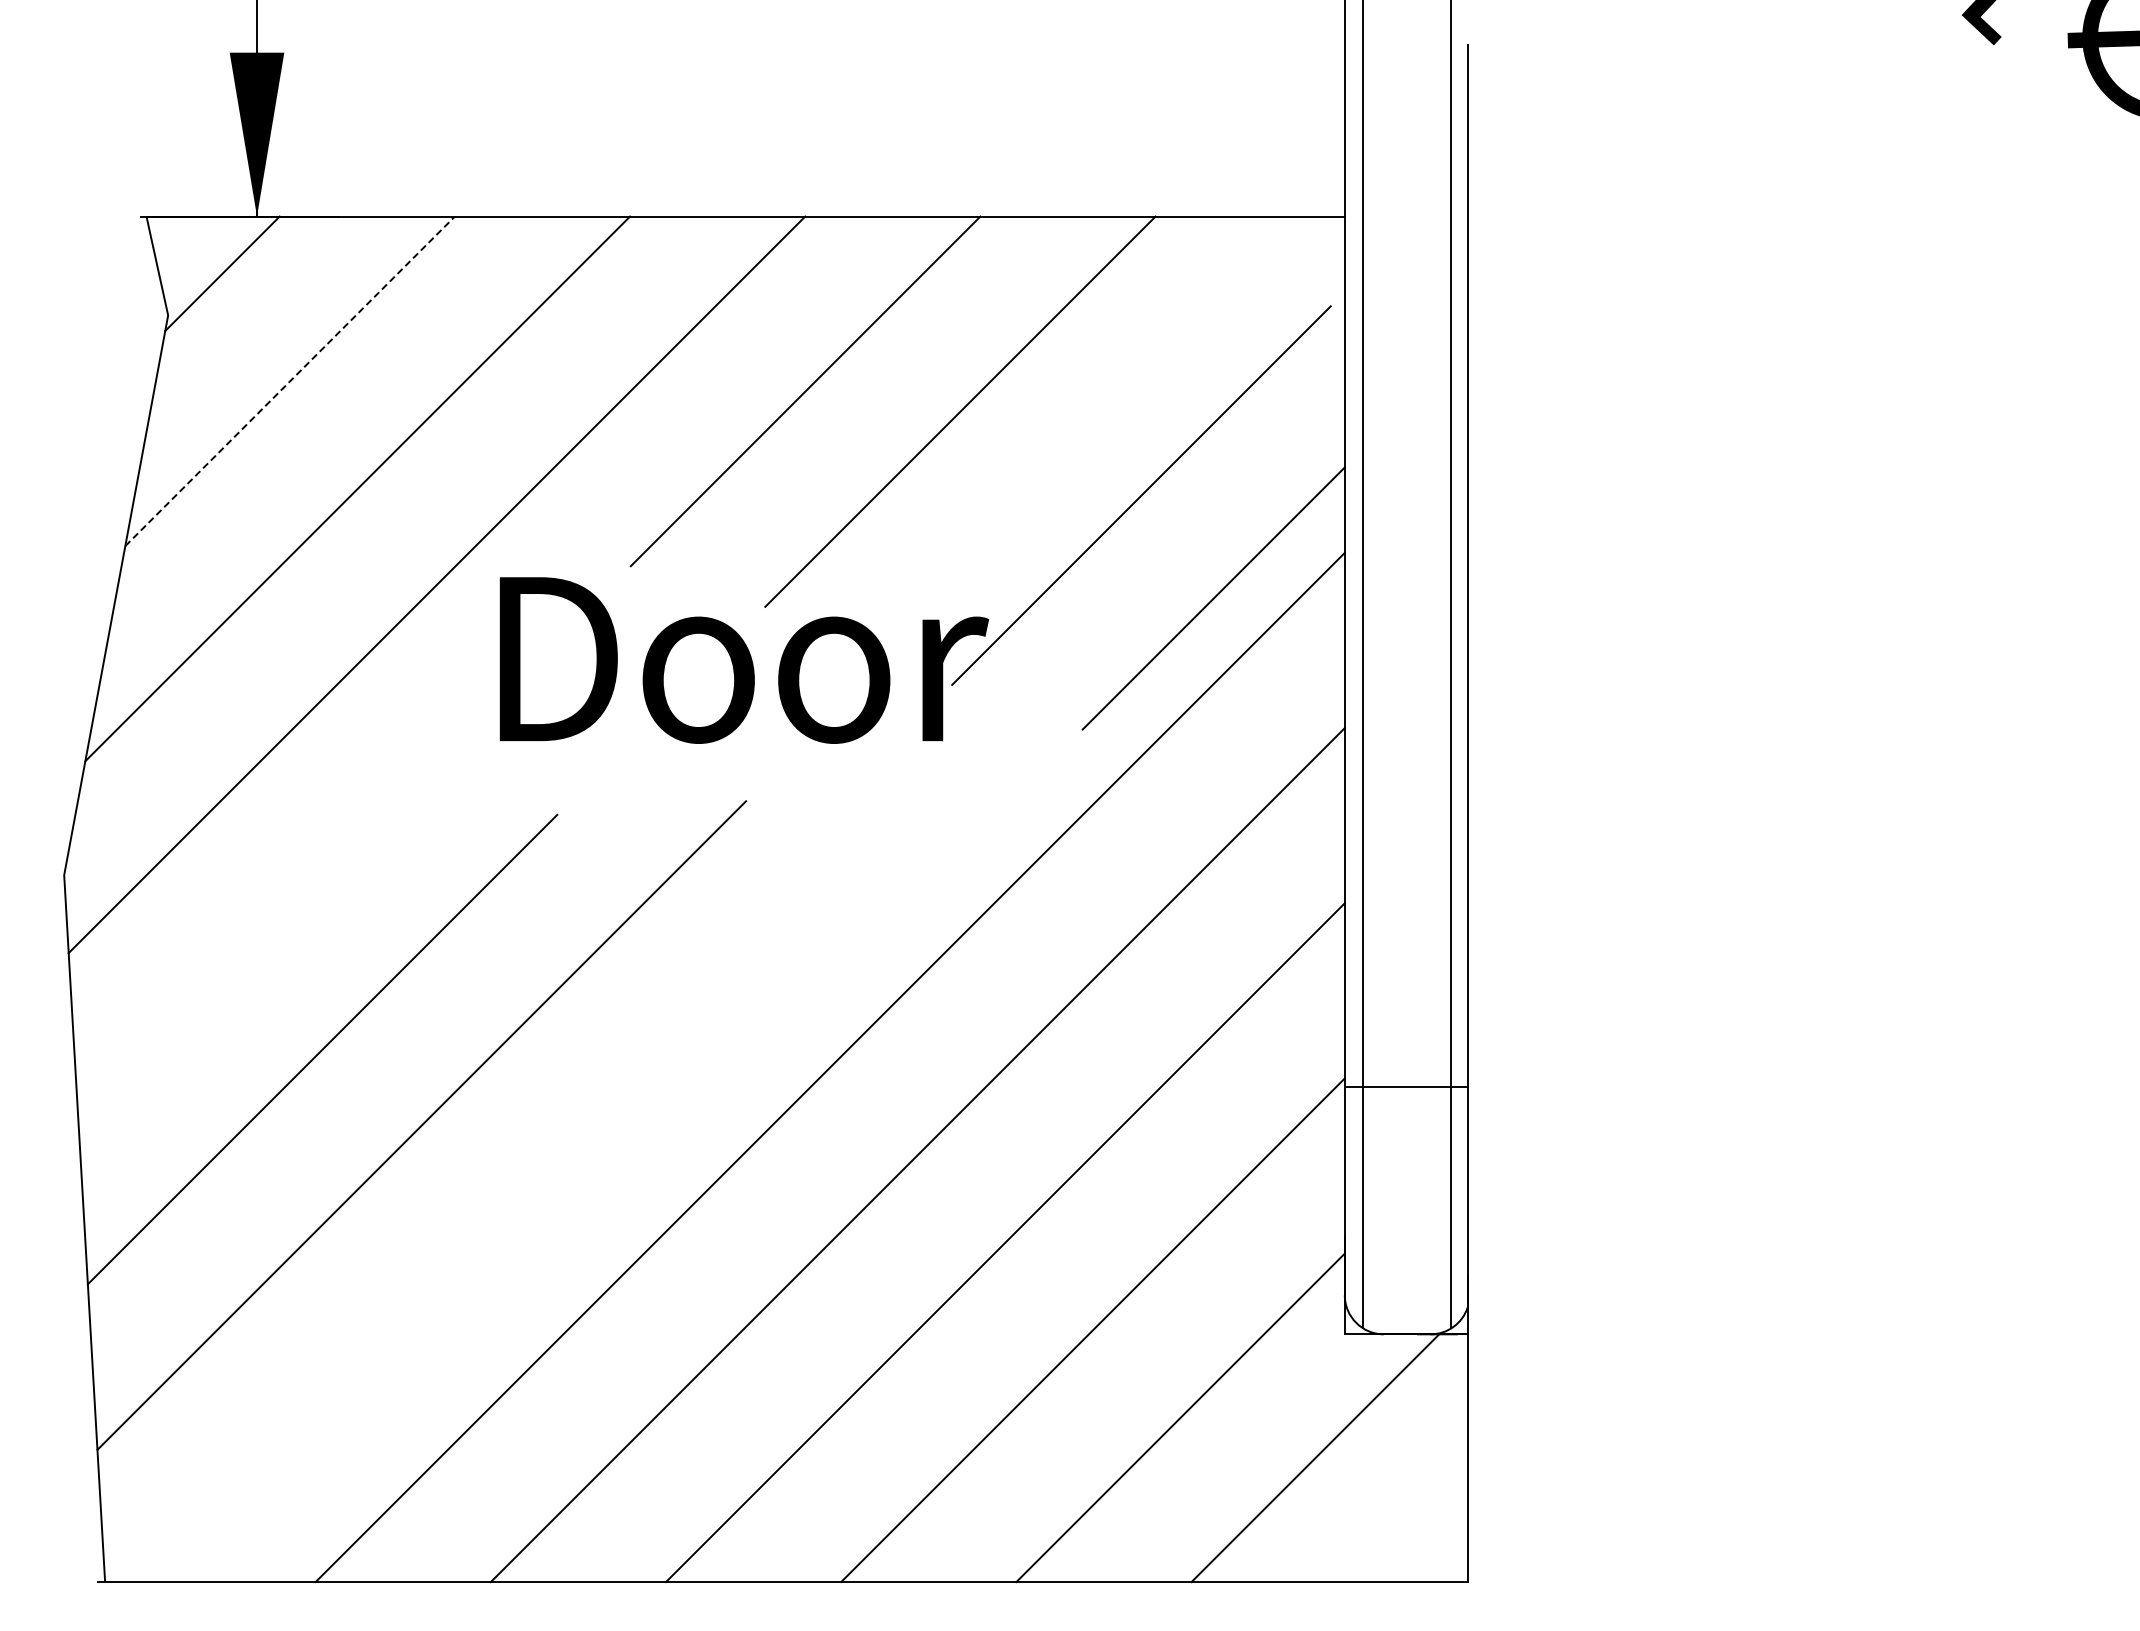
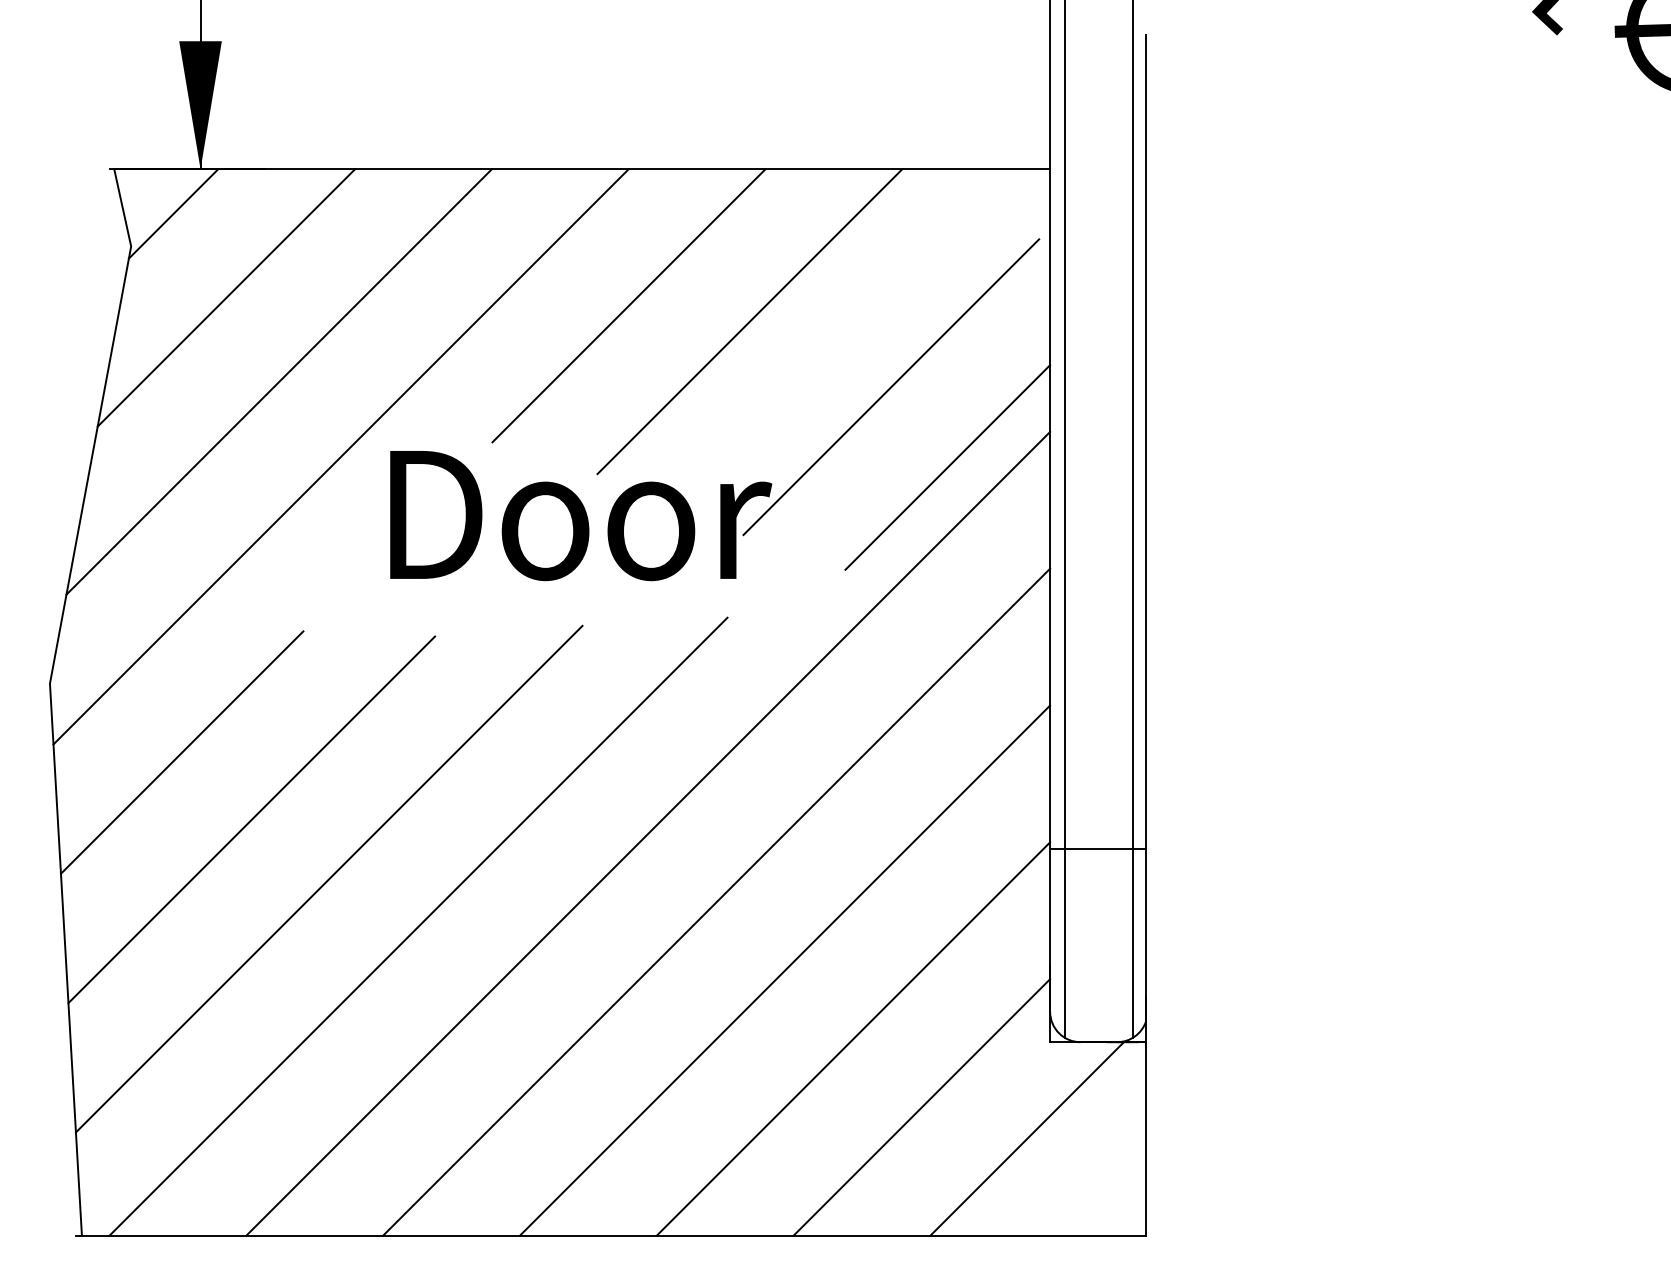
line: (290, 380) -> (226, 297), dashed -> solid
line: (233, 963) -> (182, 752), added
line: (535, 1186) -> (418, 926), added

